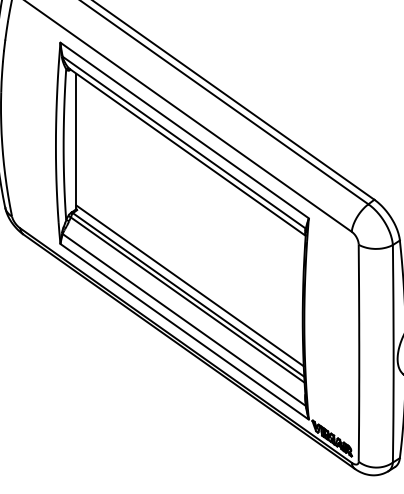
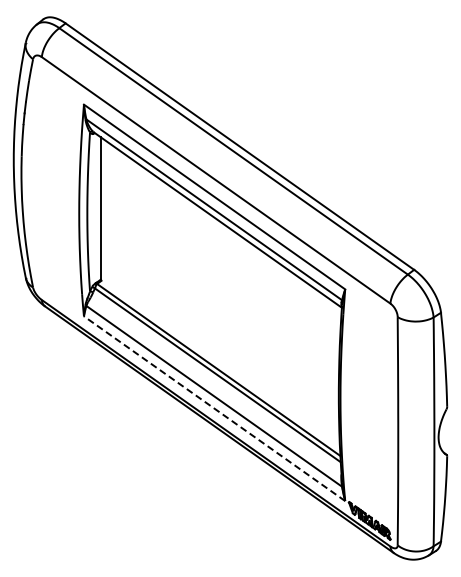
line: (189, 284) -> (219, 359), removed
line: (184, 331) -> (214, 408), solid -> dashed

